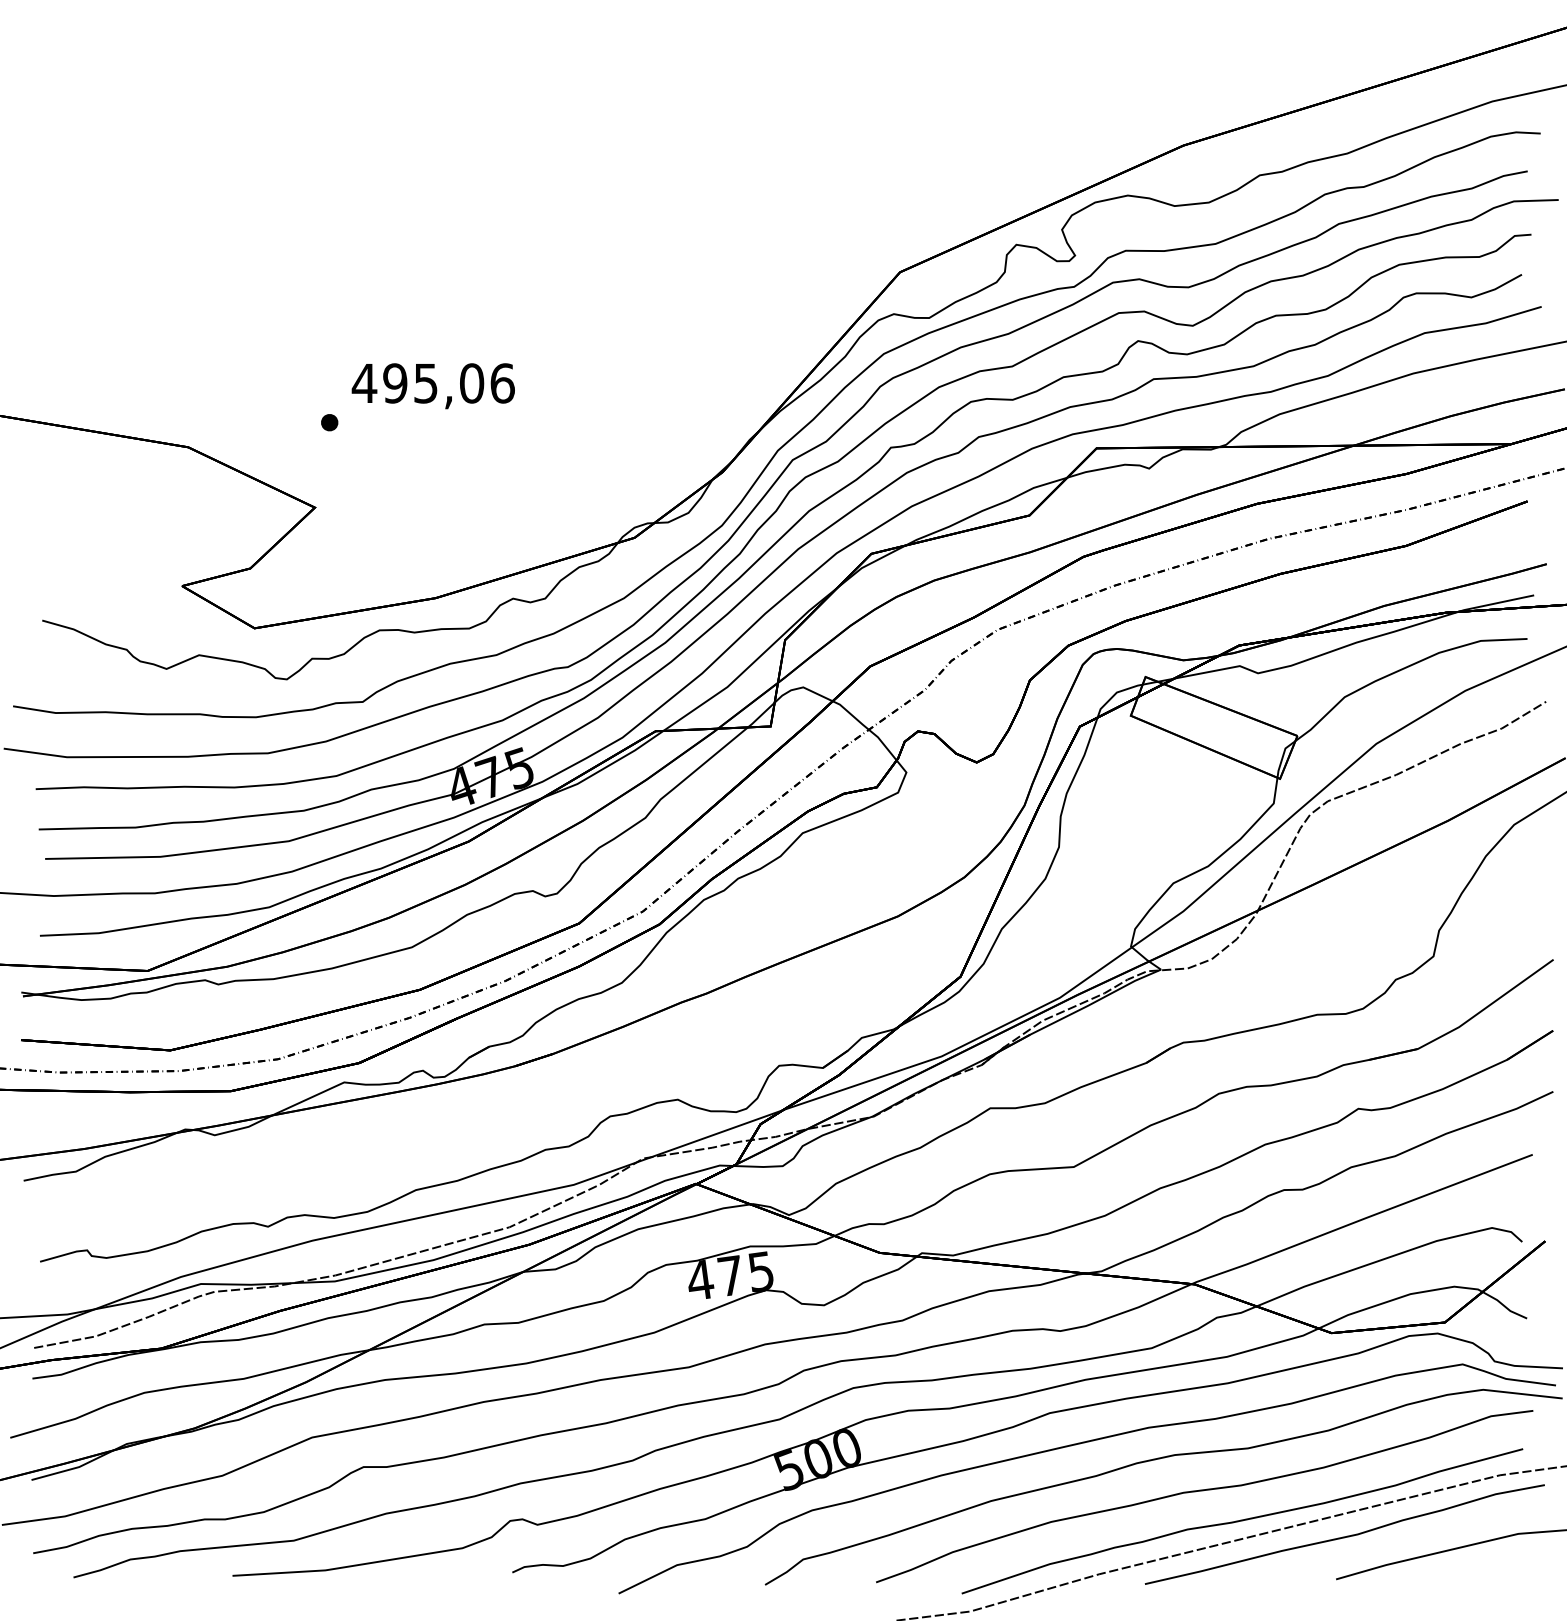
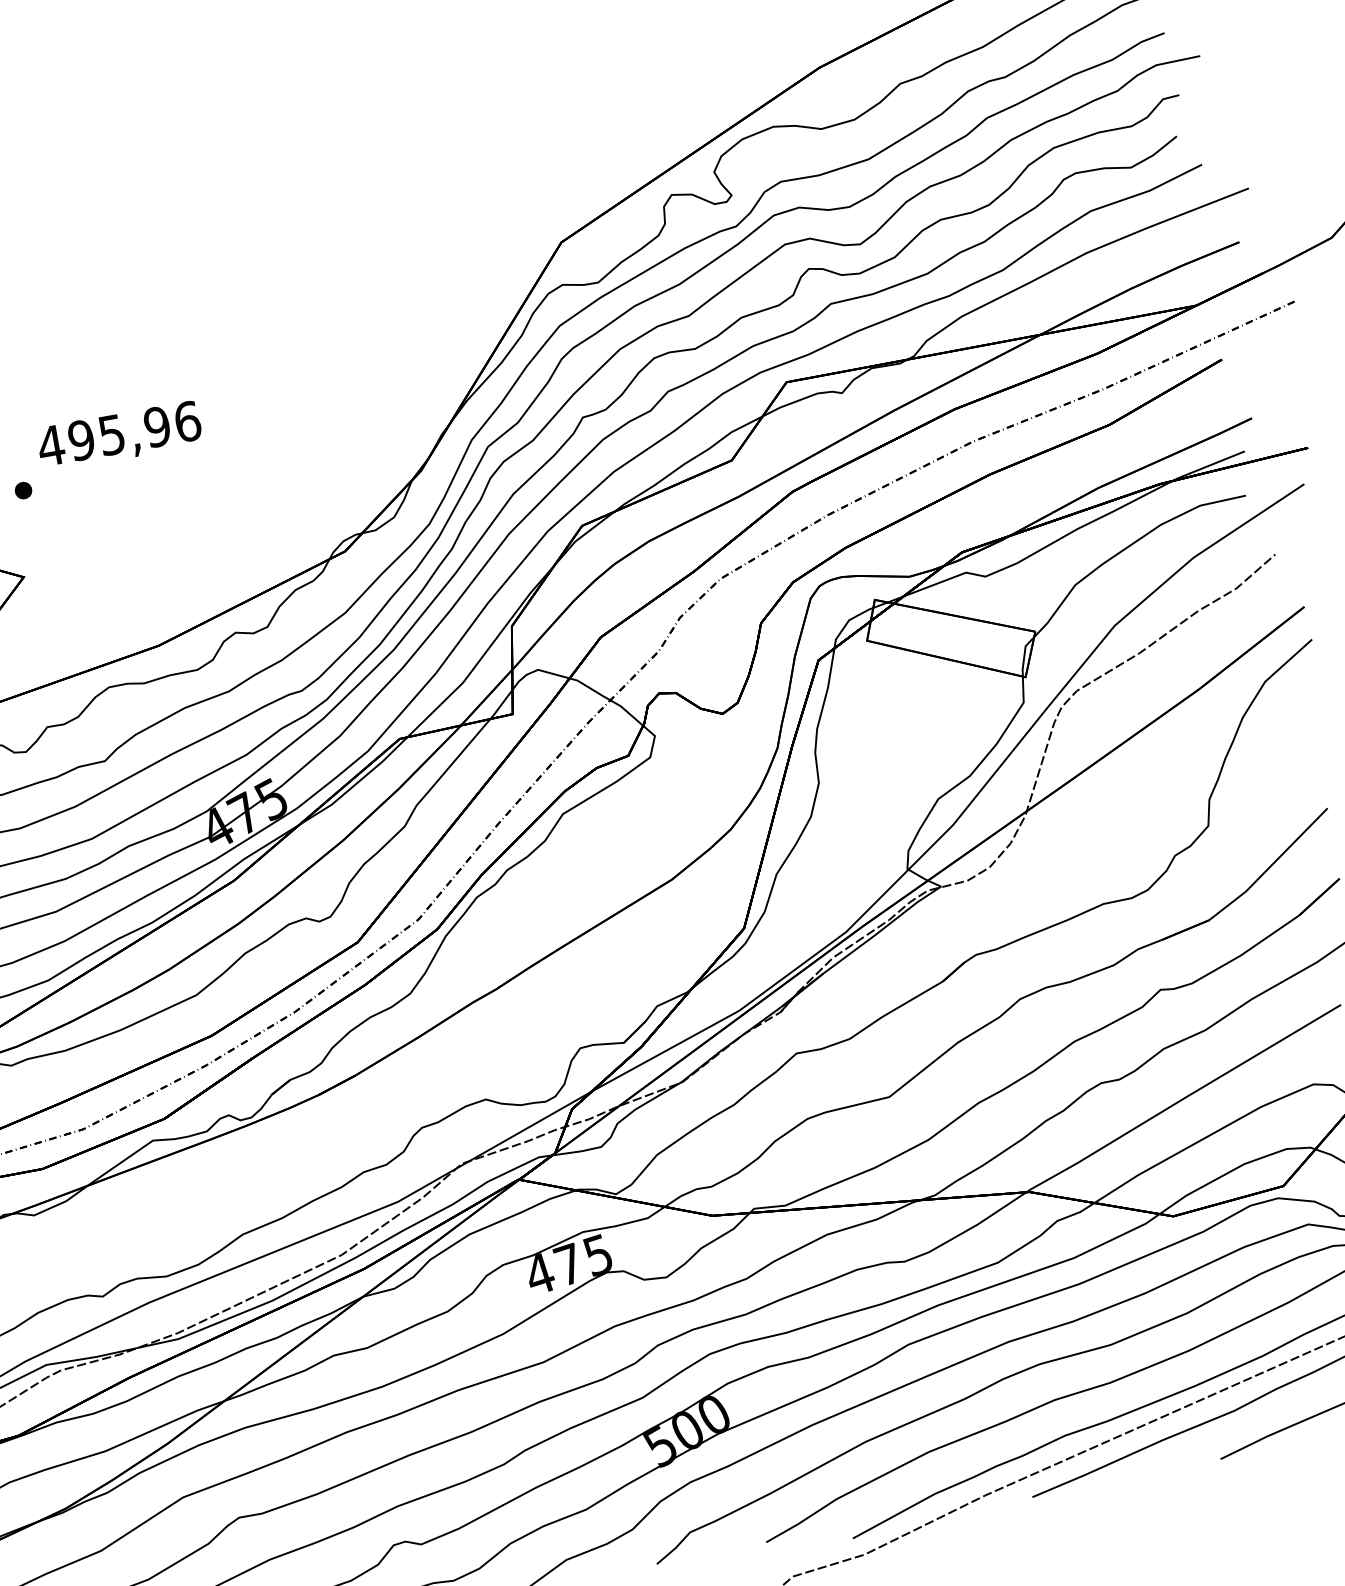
text: (471, 383) -> (156, 427), 495,06 -> 495,96

